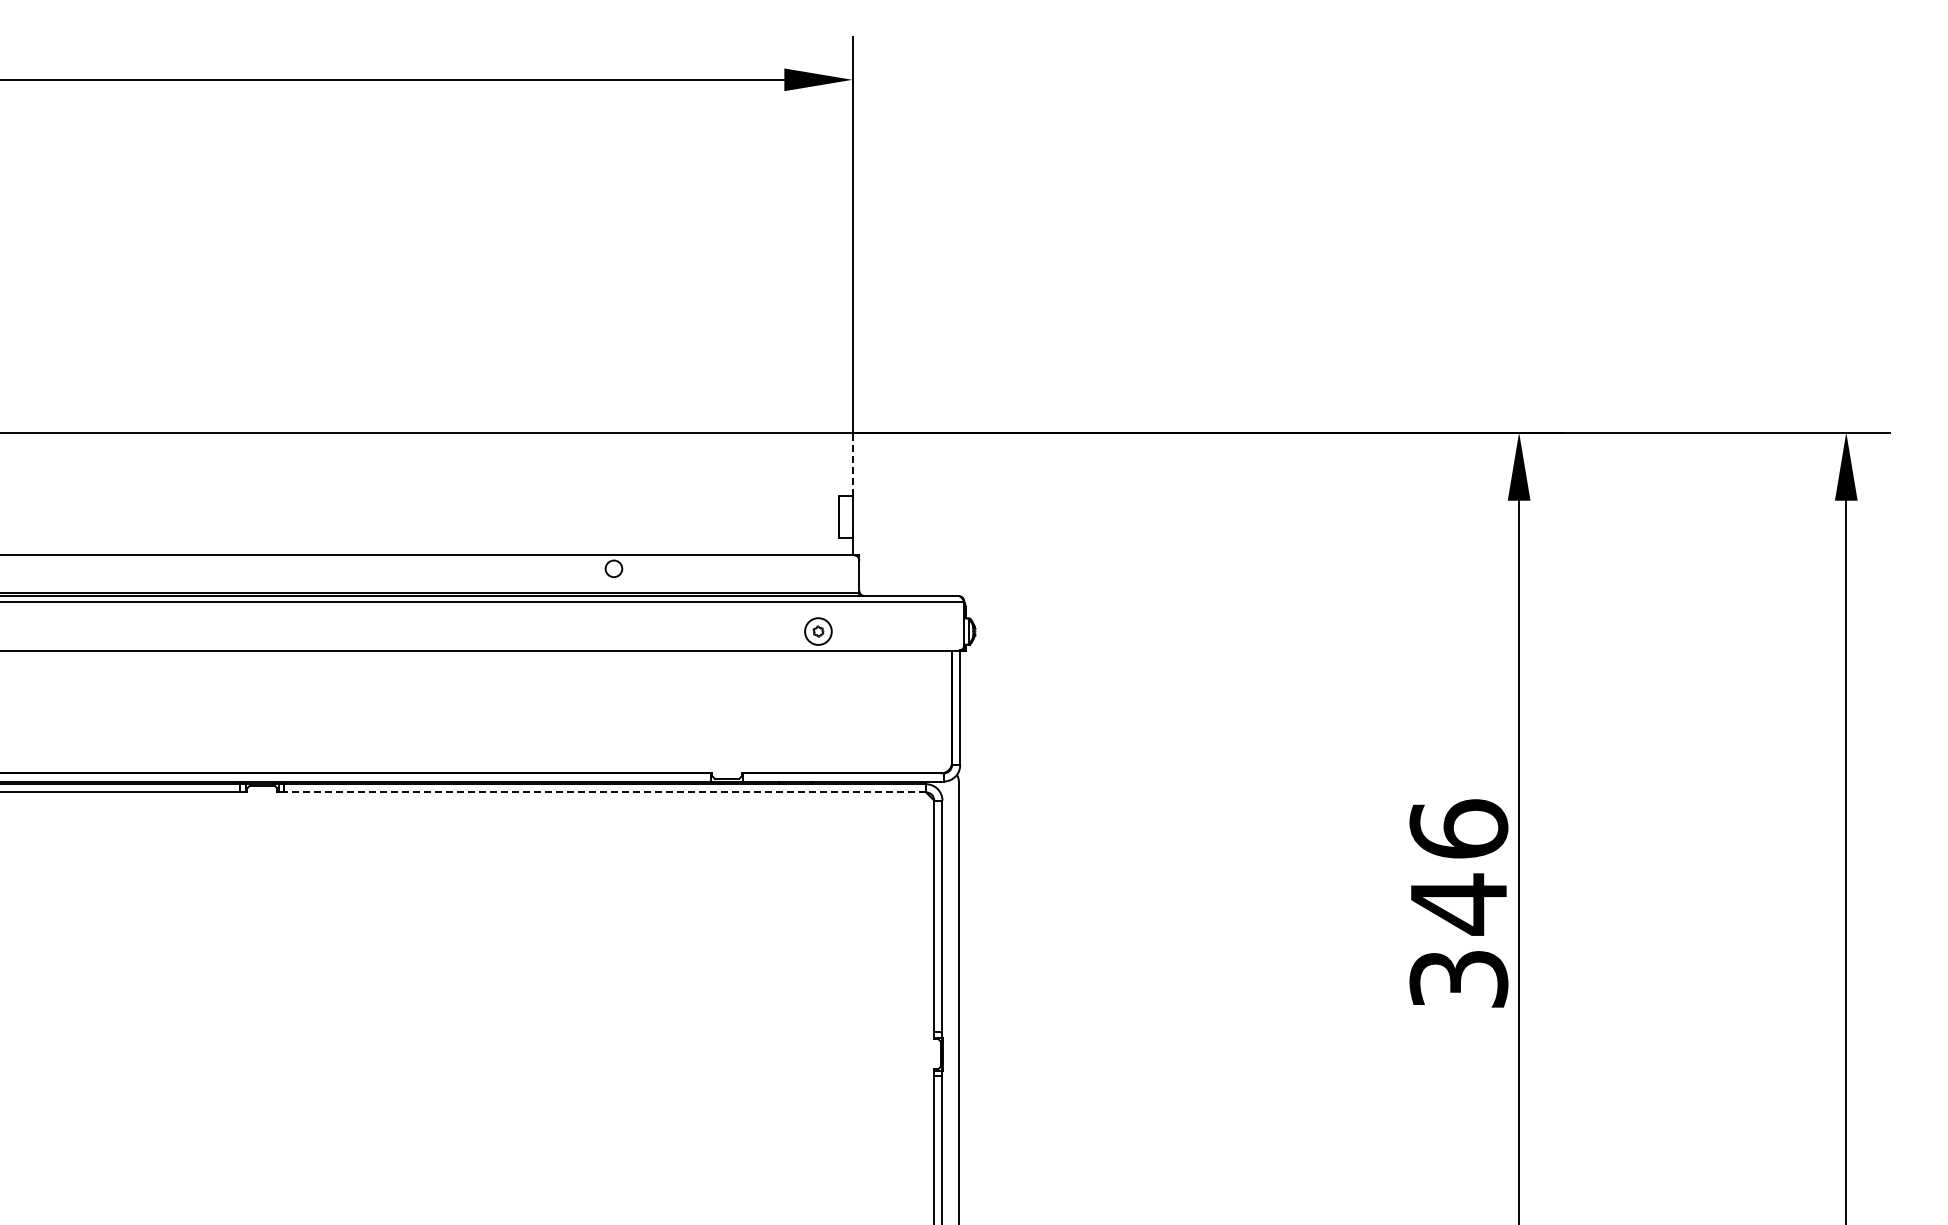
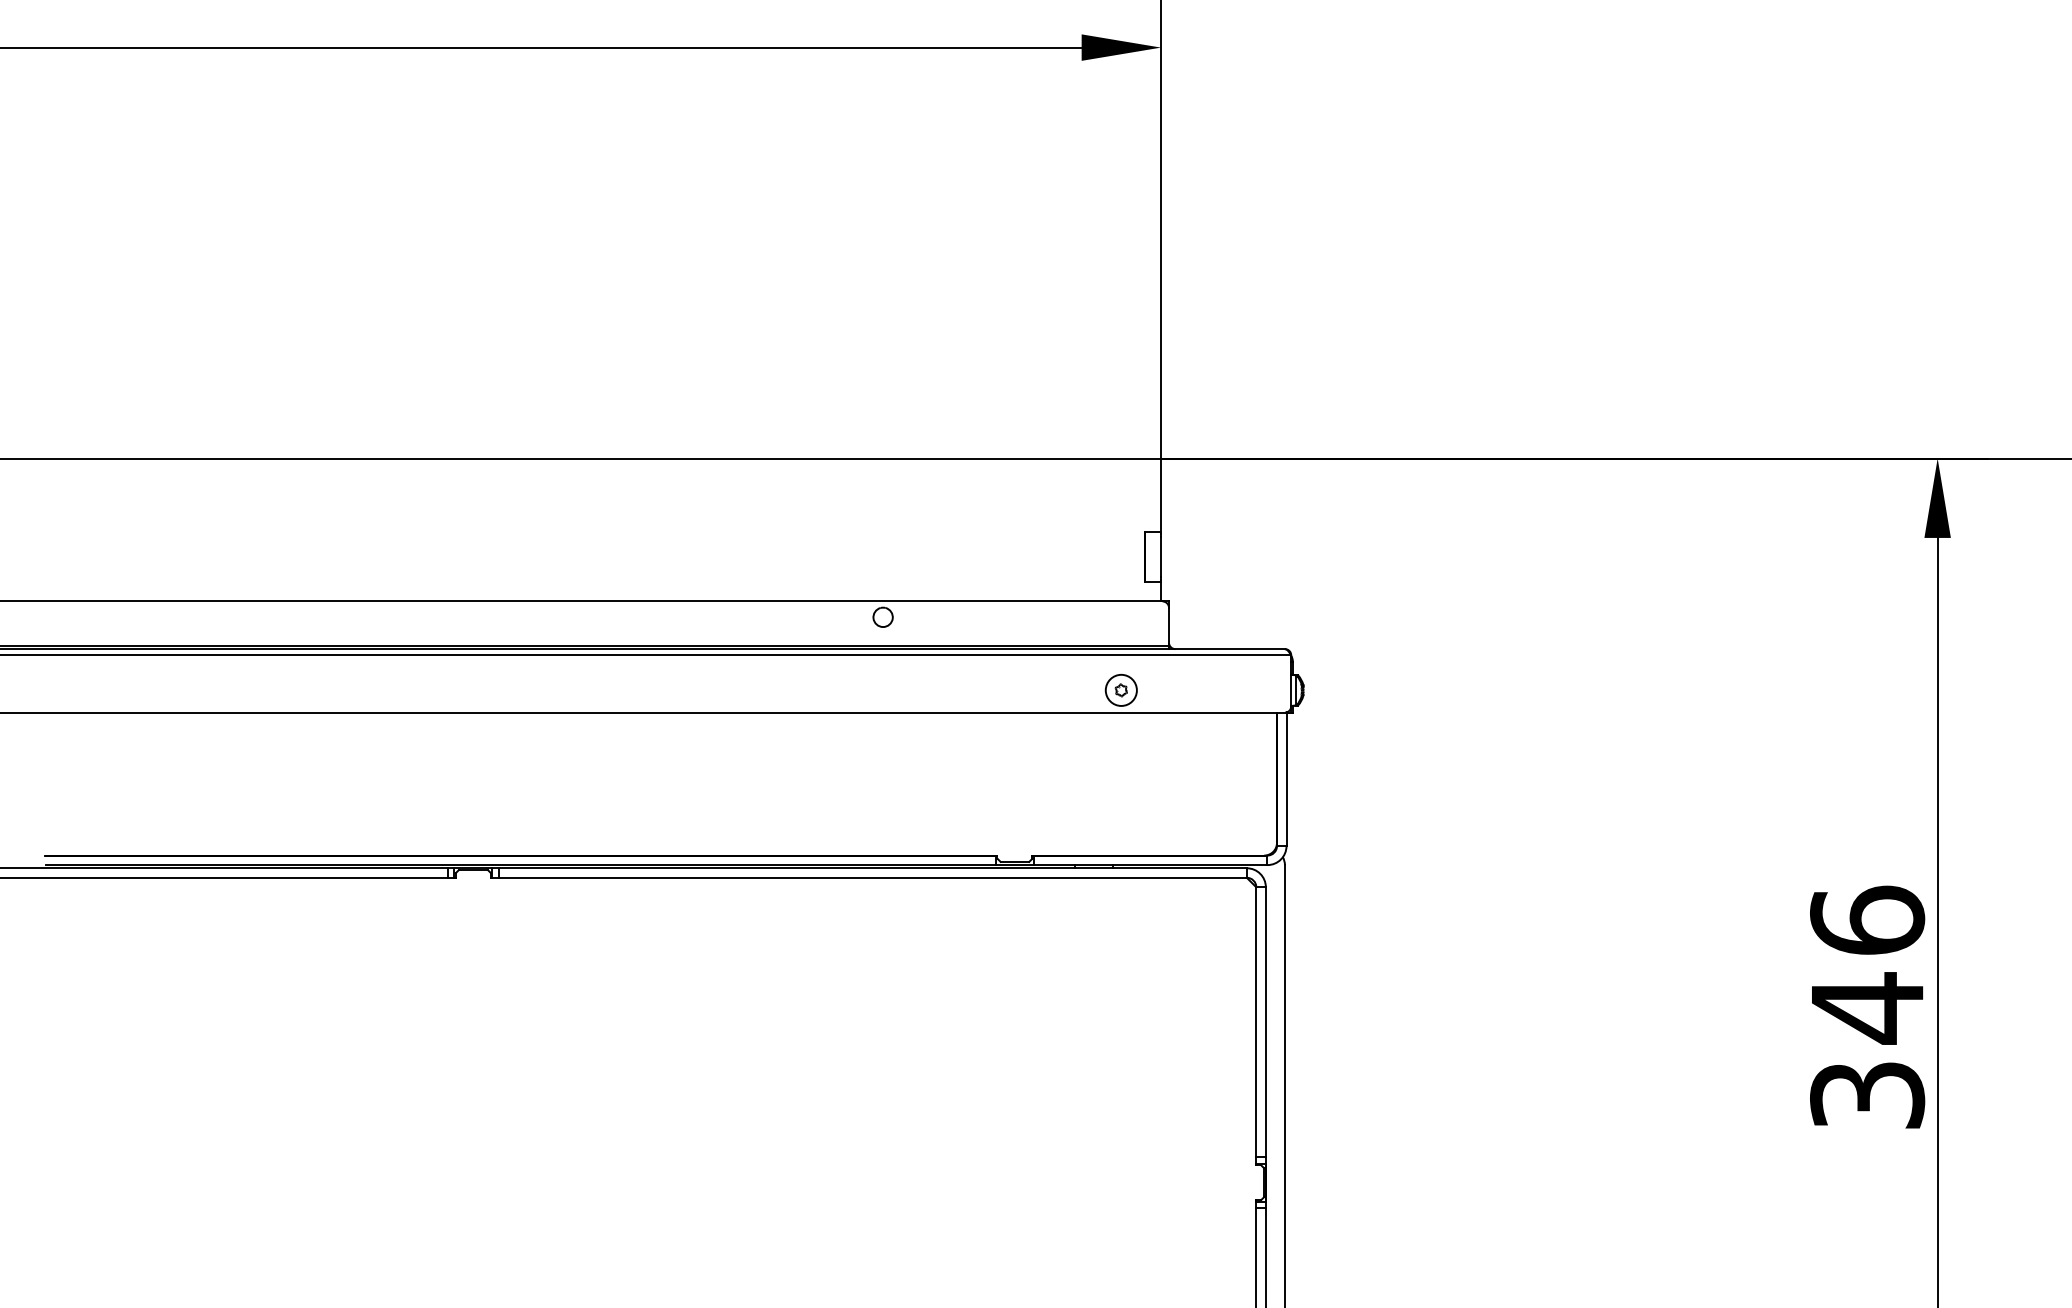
line: (852, 464) -> (1161, 495), dashed -> solid
line: (604, 792) -> (872, 877), dashed -> solid

